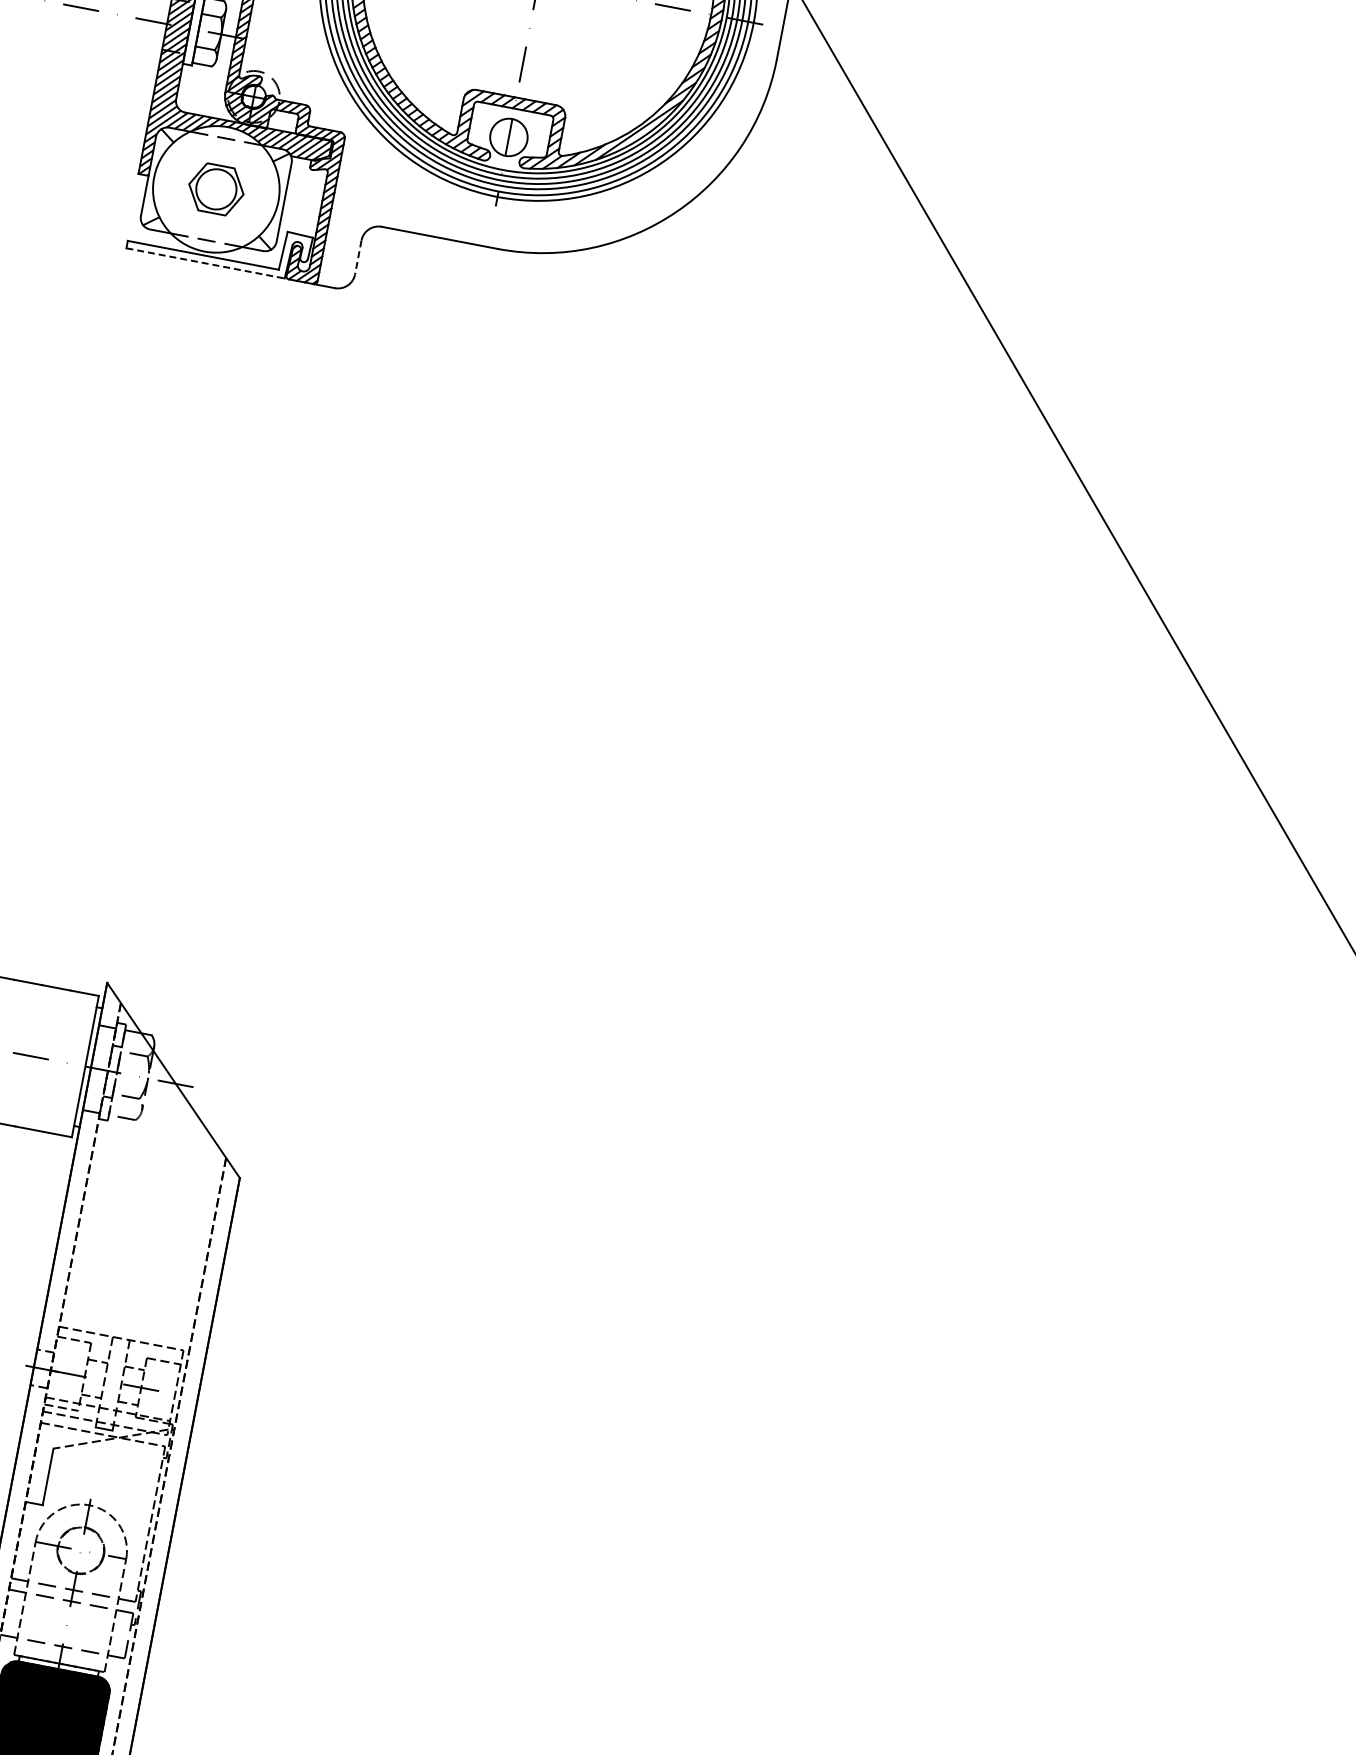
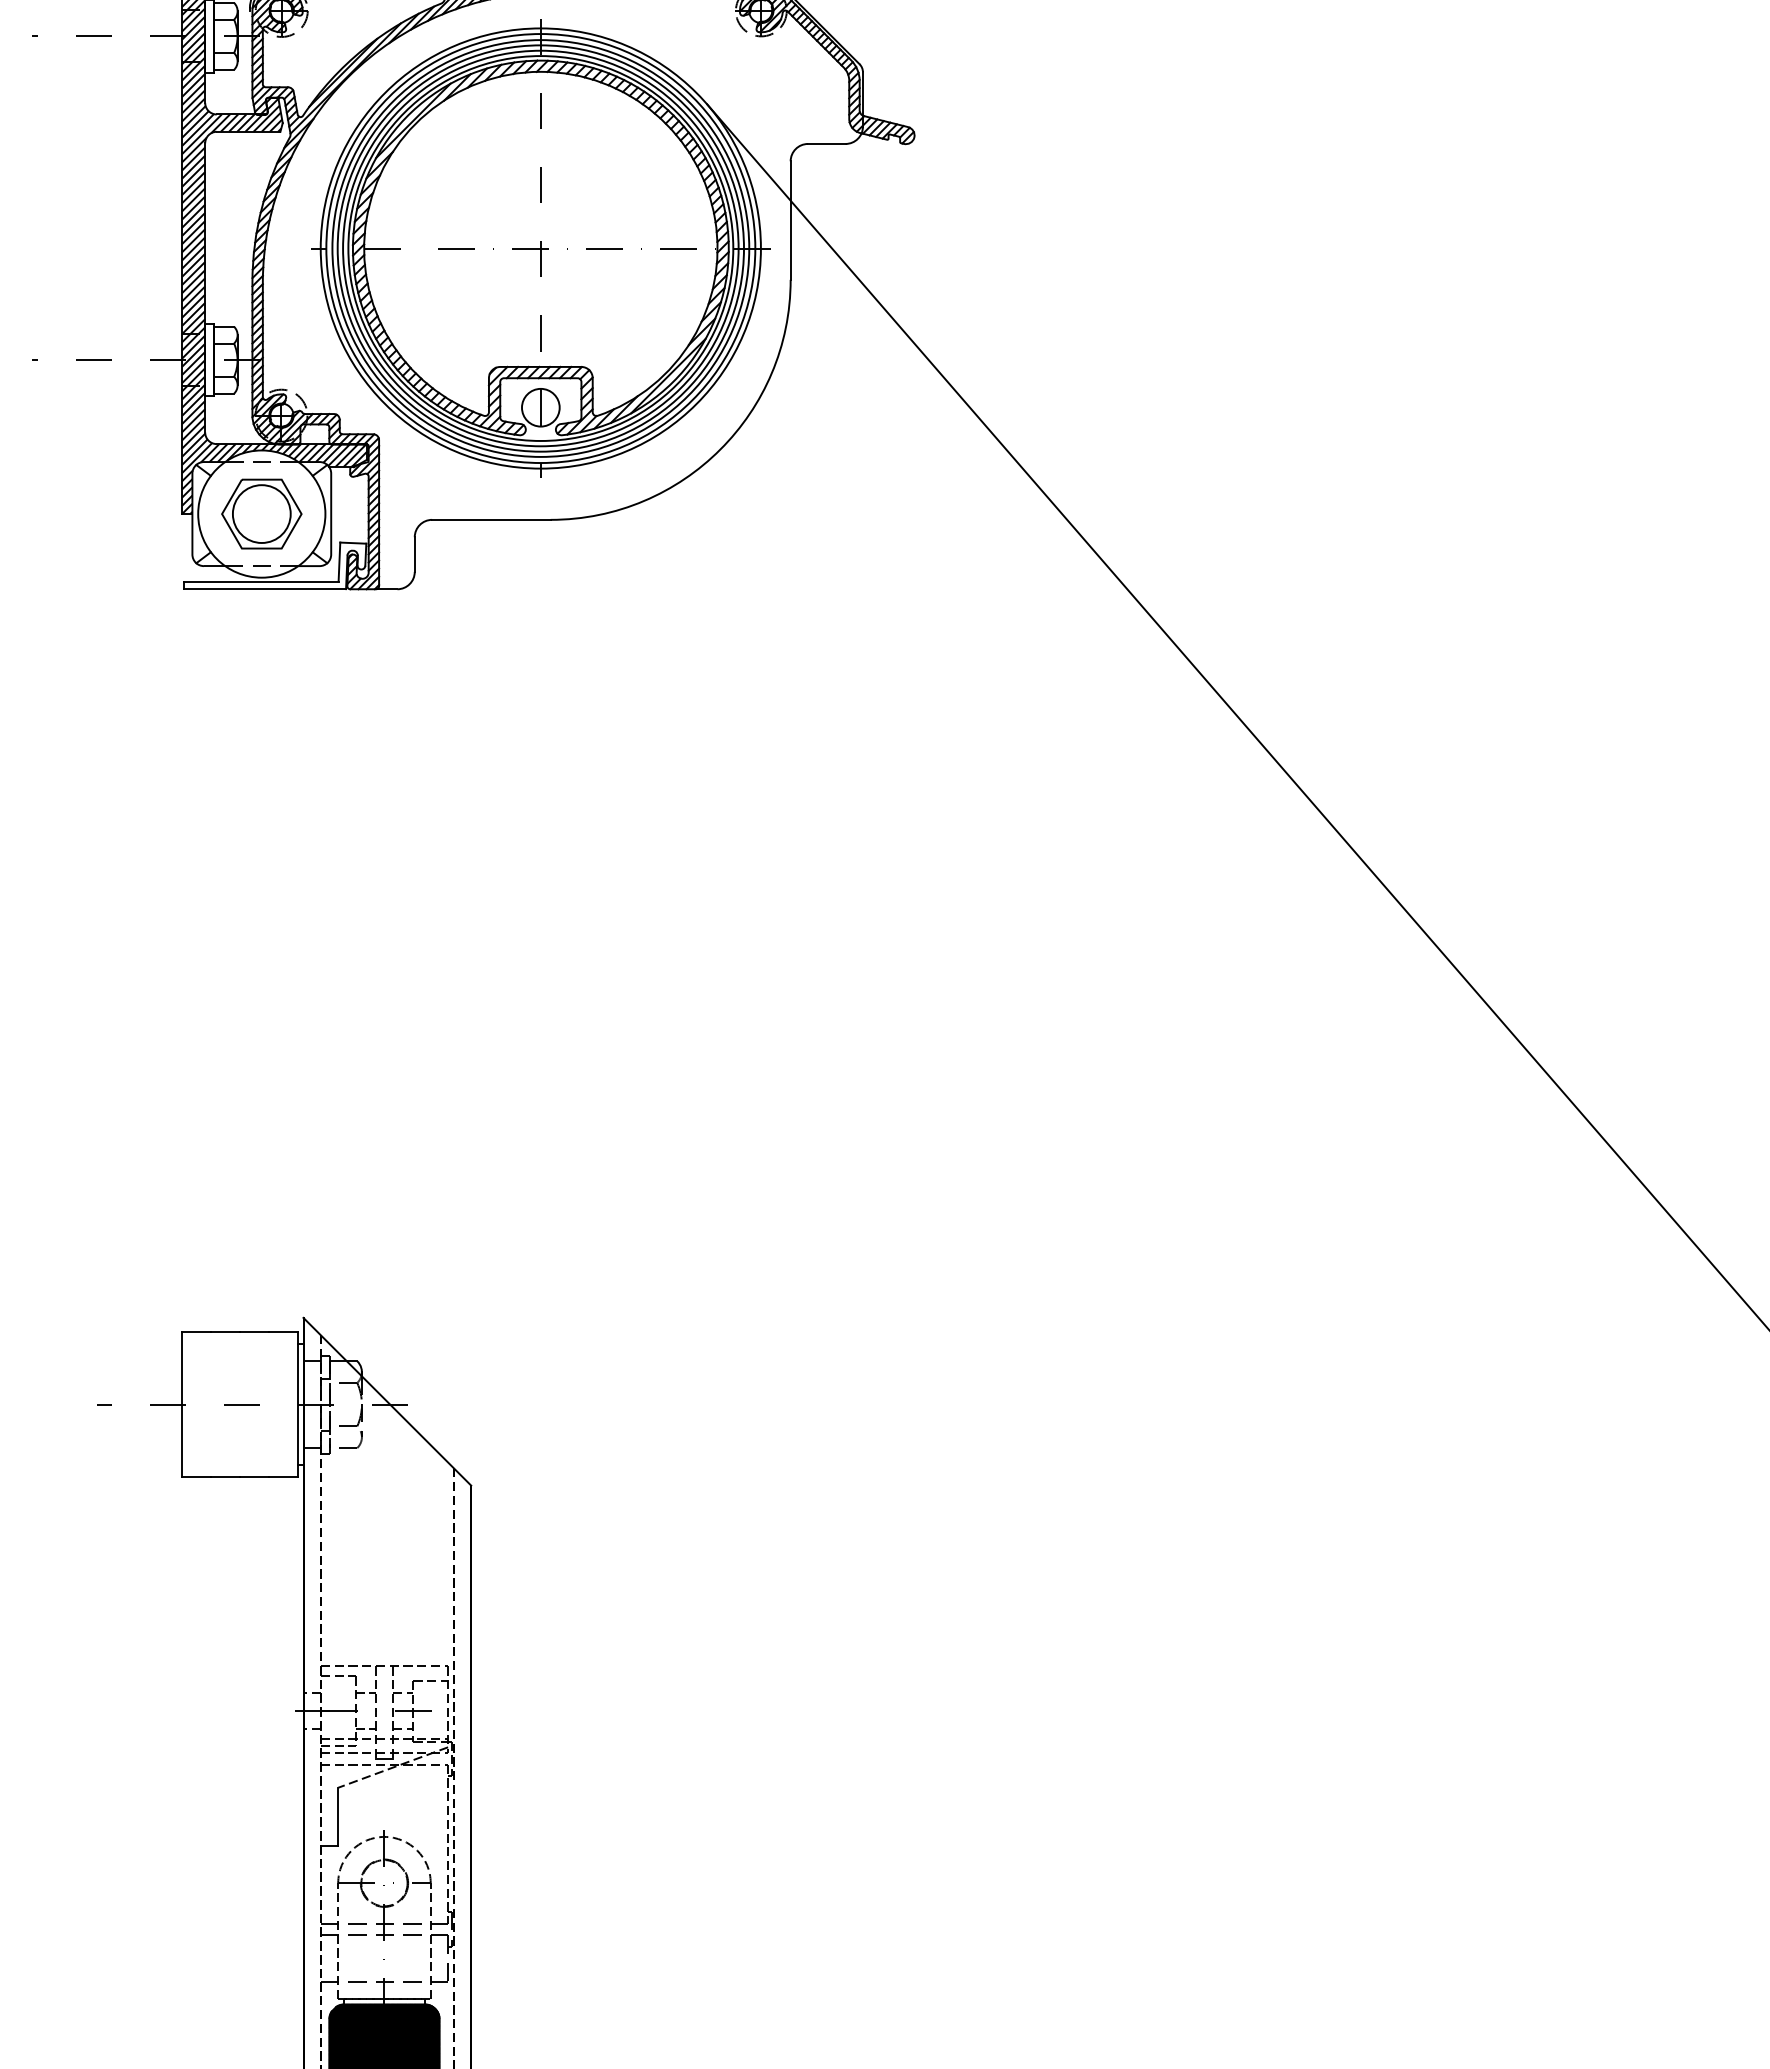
part: (216, 188) -> (261, 513), size x1.43
line: (357, 258) -> (414, 555), dashed -> solid
line: (205, 263) -> (265, 589), dashed -> solid

